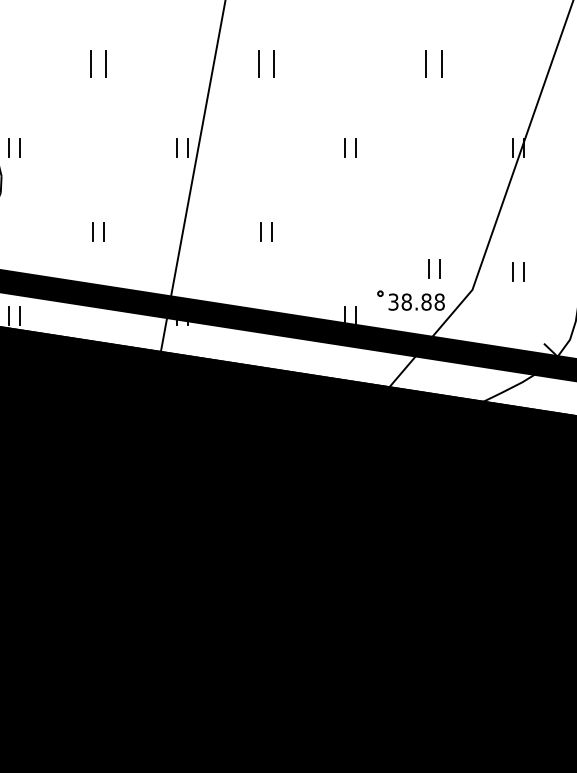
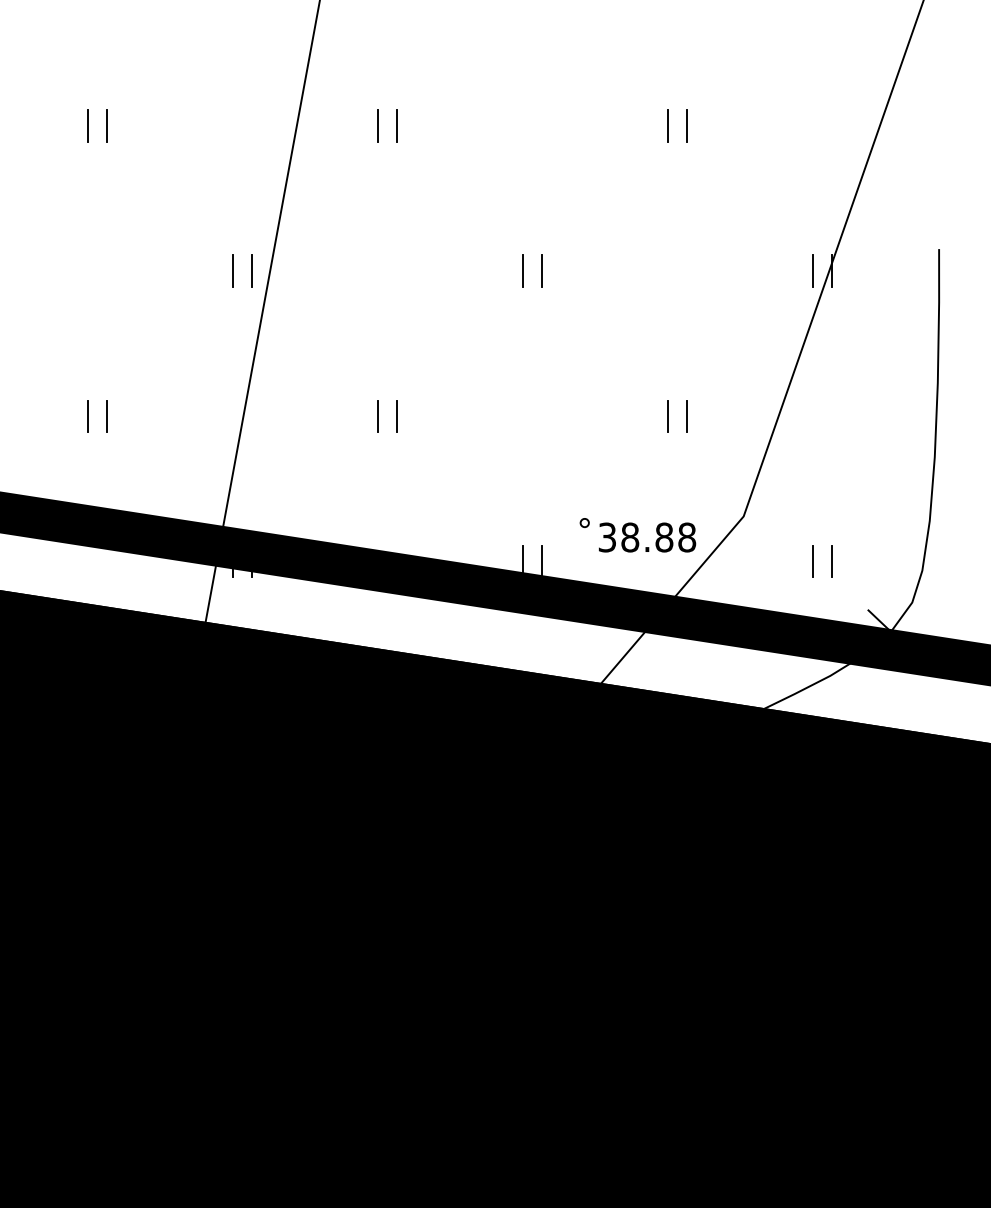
part: (98, 63) -> (97, 125), size x0.71
part: (266, 63) -> (387, 125), size x0.71
part: (434, 63) -> (678, 125), size x0.71
part: (434, 268) -> (678, 415), moved
part: (518, 271) -> (823, 560), moved

